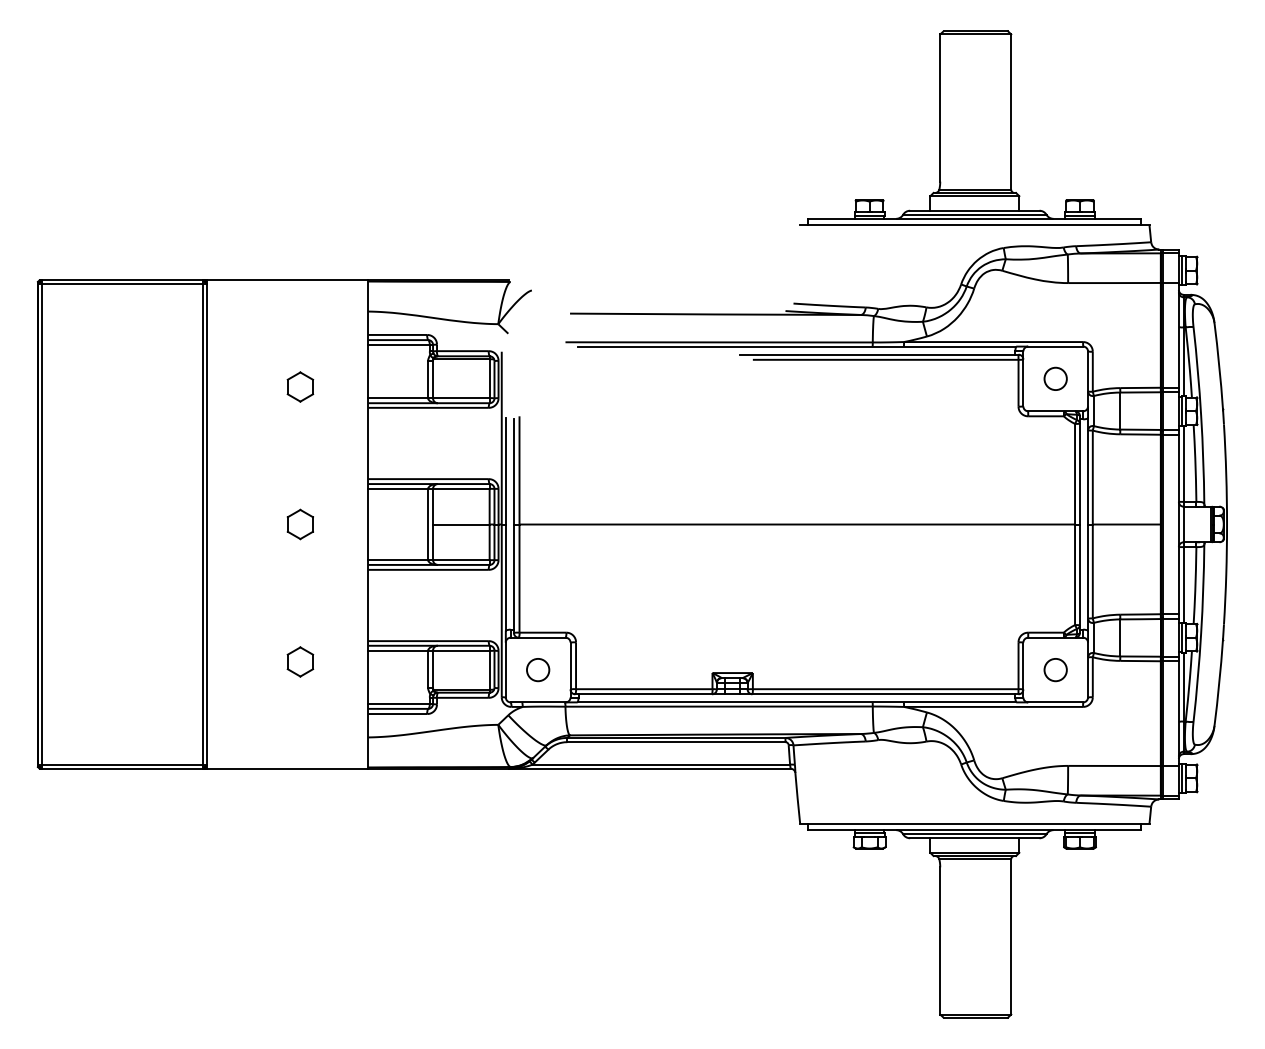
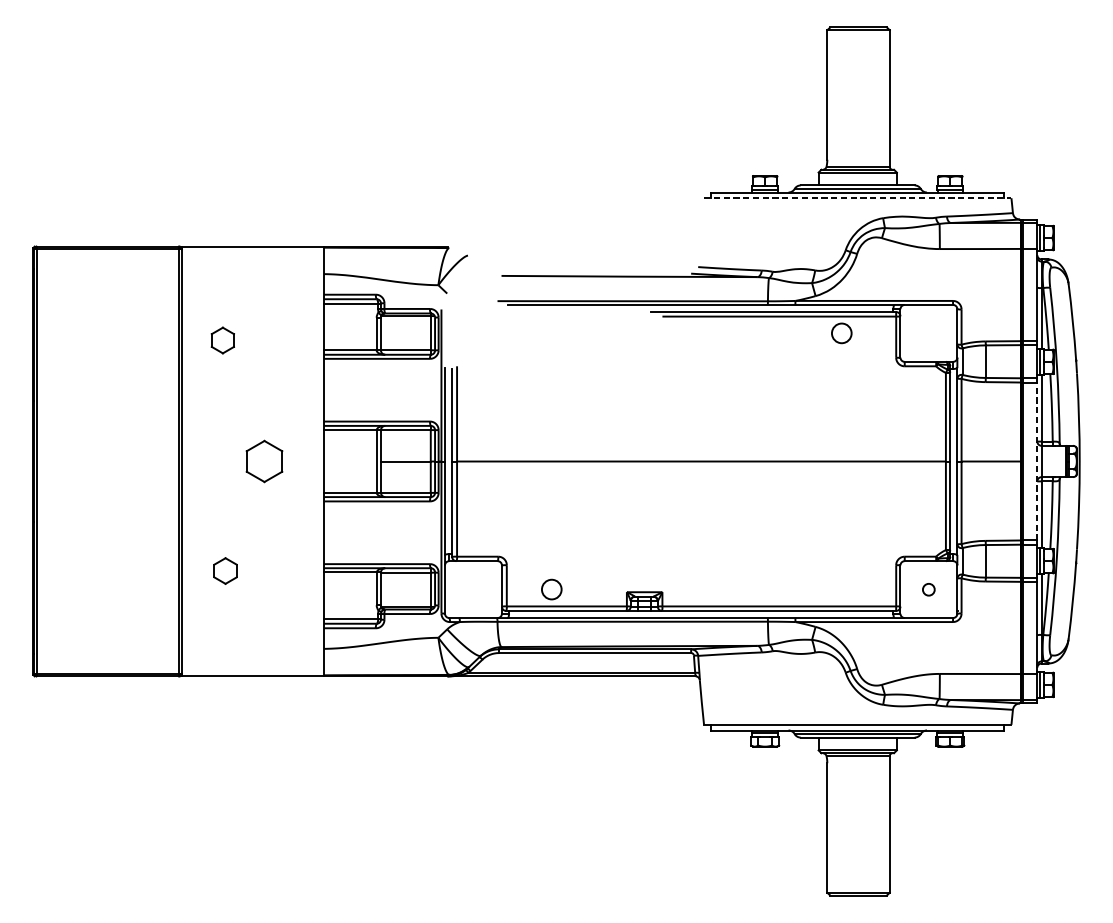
line: (974, 225) -> (857, 198), solid -> dashed
circle: (1055, 378) -> (841, 333), moved
part: (300, 386) -> (222, 340), moved
part: (299, 524) -> (263, 461), size x1.6
line: (1178, 524) -> (1036, 461), solid -> dashed
part: (300, 661) -> (225, 570), moved
circle: (538, 670) -> (552, 589), moved
circle: (1055, 670) -> (928, 589), size x0.6

